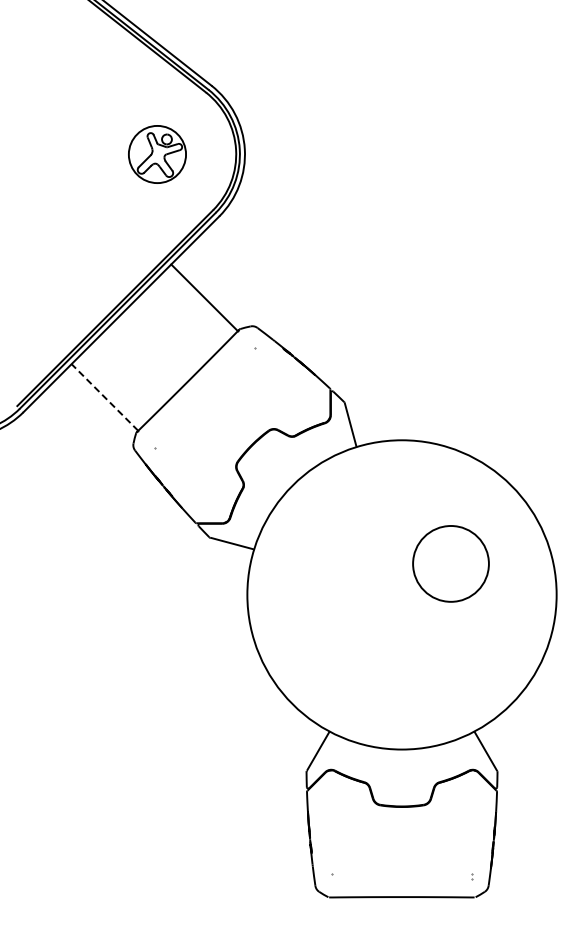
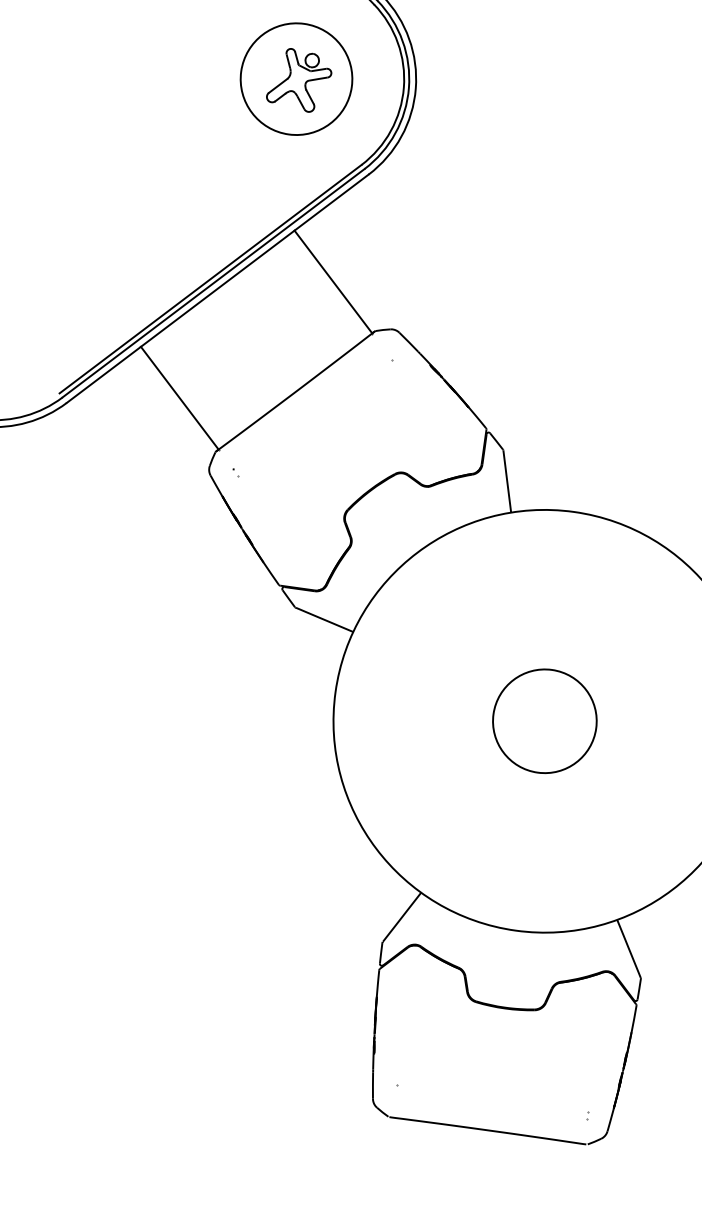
circle: (157, 154) -> (296, 79), size x1.43
line: (104, 397) -> (179, 398), dashed -> solid
circle: (450, 563) -> (544, 720), moved

